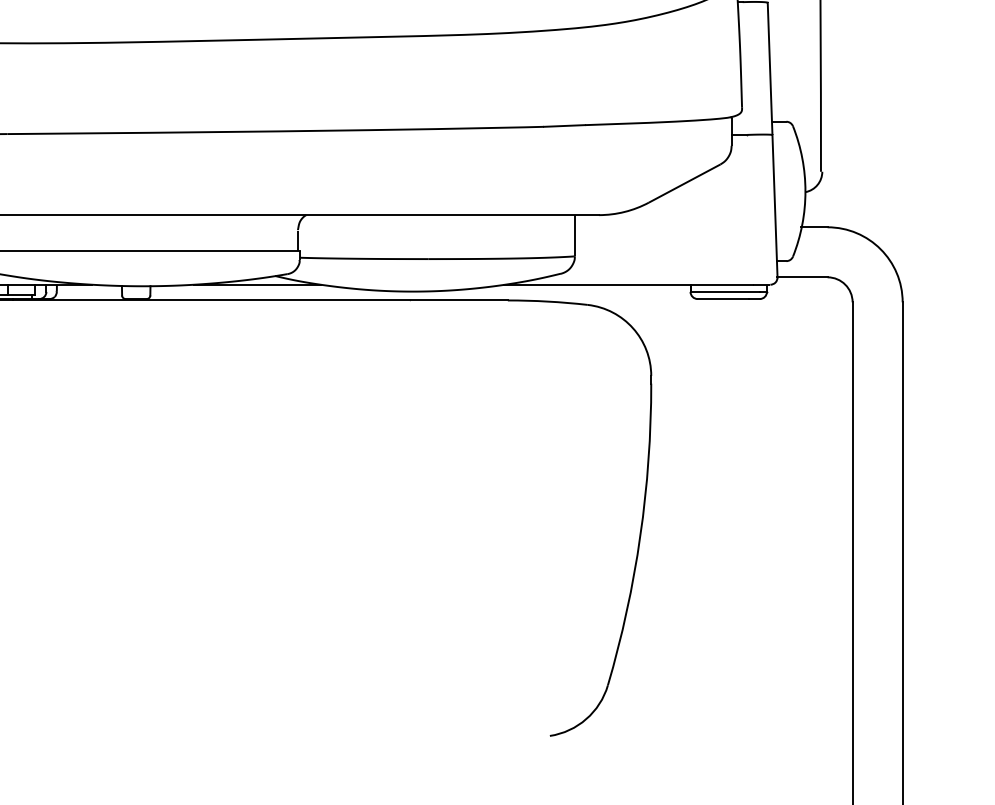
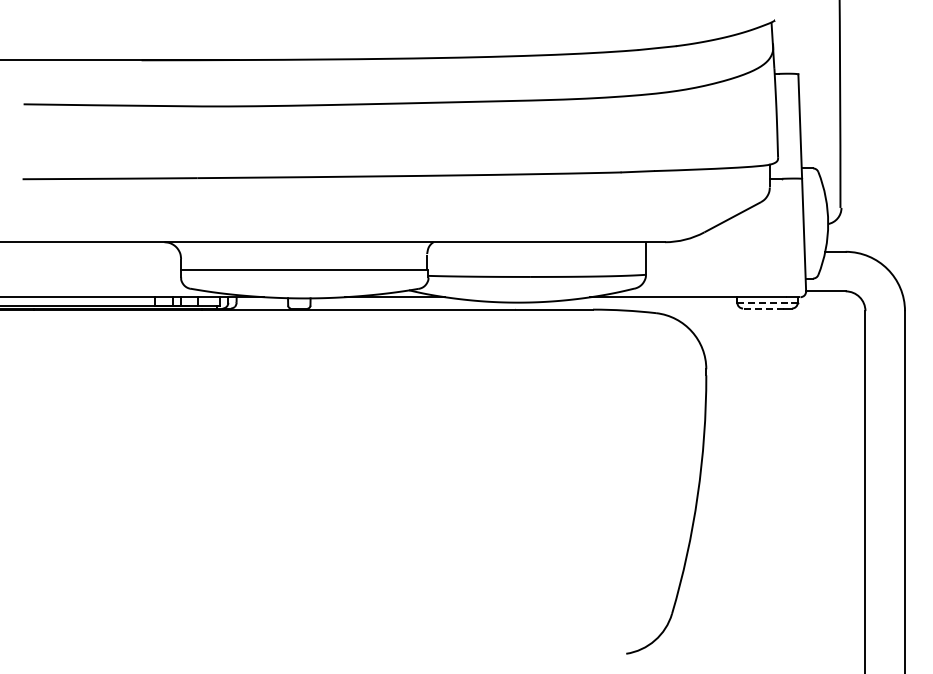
line: (726, 291) -> (765, 302), solid -> dashed
line: (722, 299) -> (762, 308), solid -> dashed

